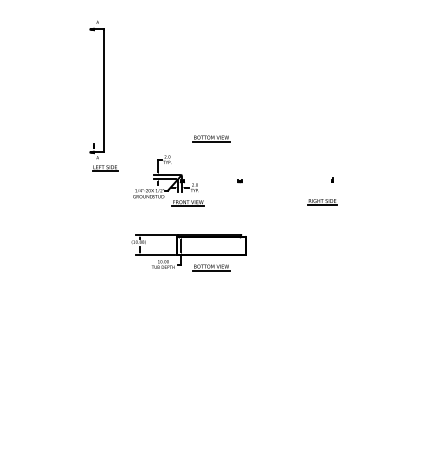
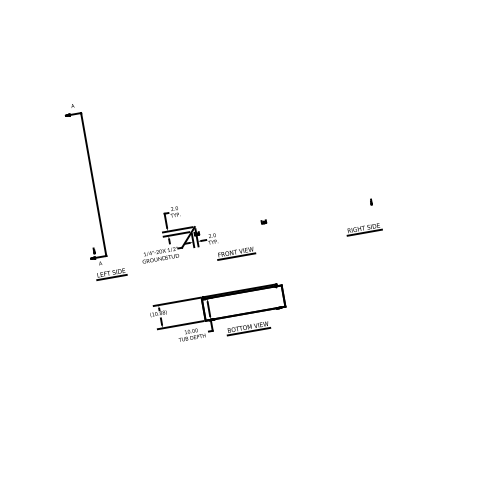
part: (103, 95) -> (94, 189), moved
part: (211, 138) -> (221, 178), removed
part: (187, 203) -> (235, 253), moved

